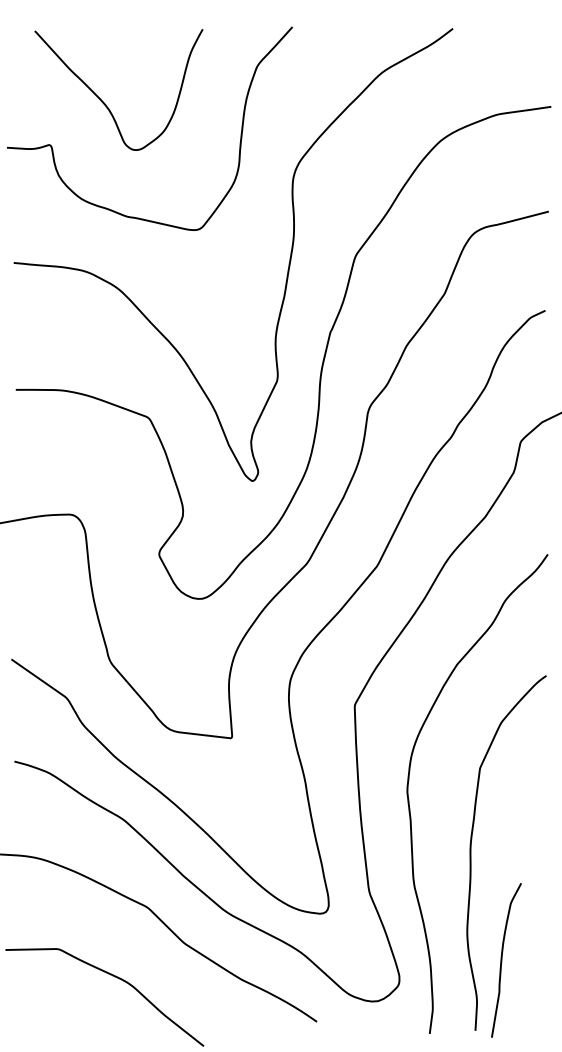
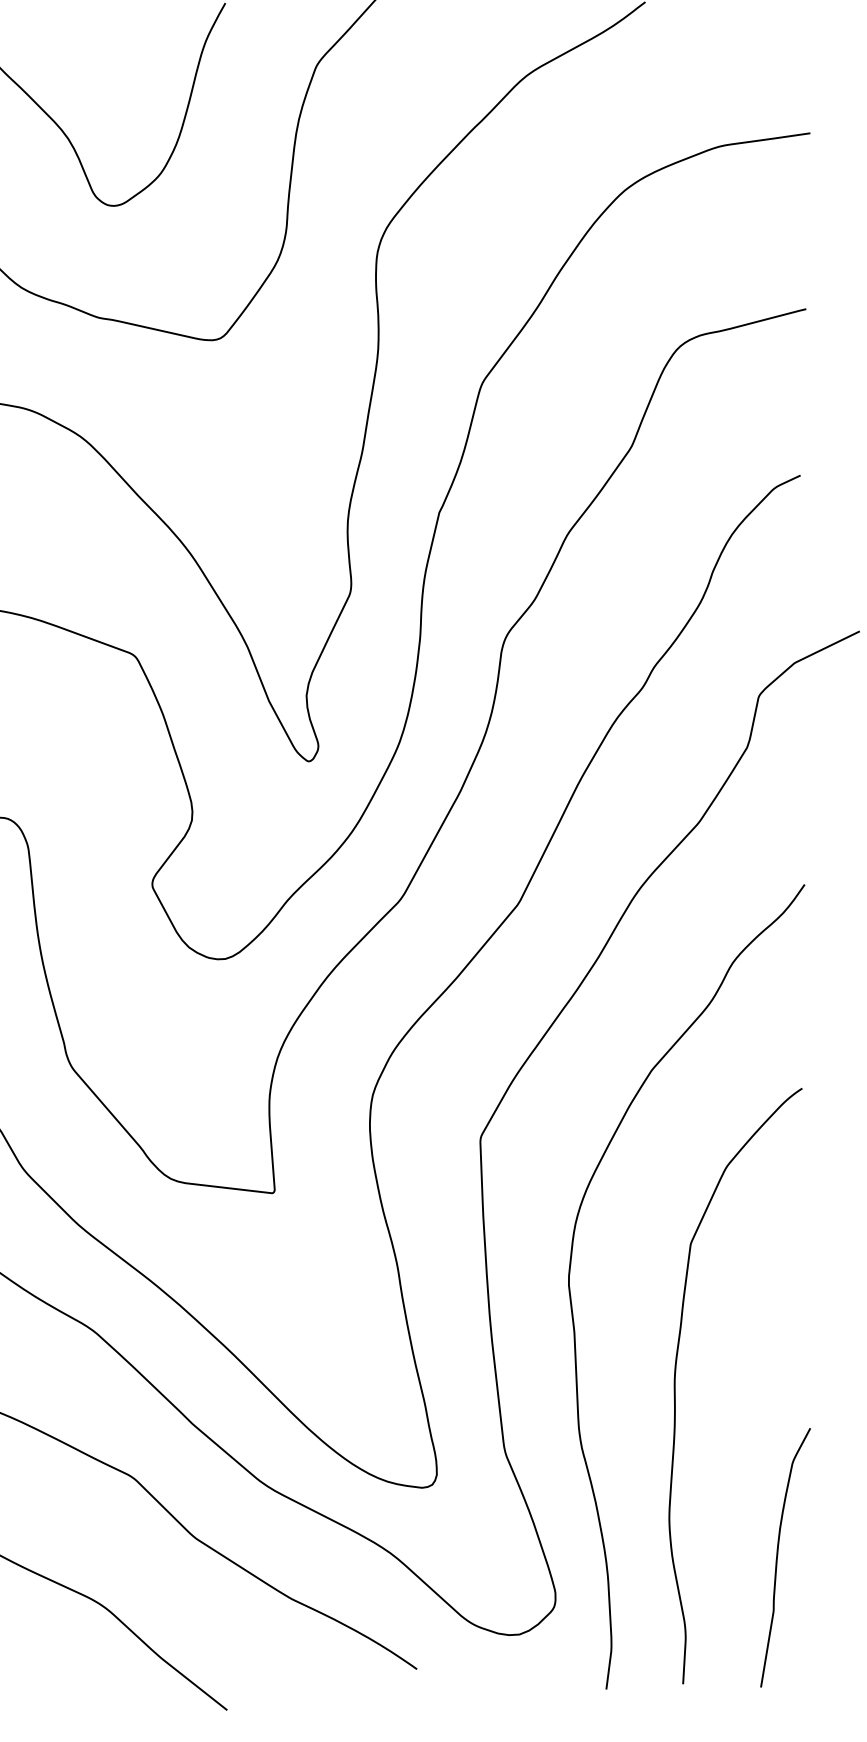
curve: (502, 960) -> (778, 1557), moved

